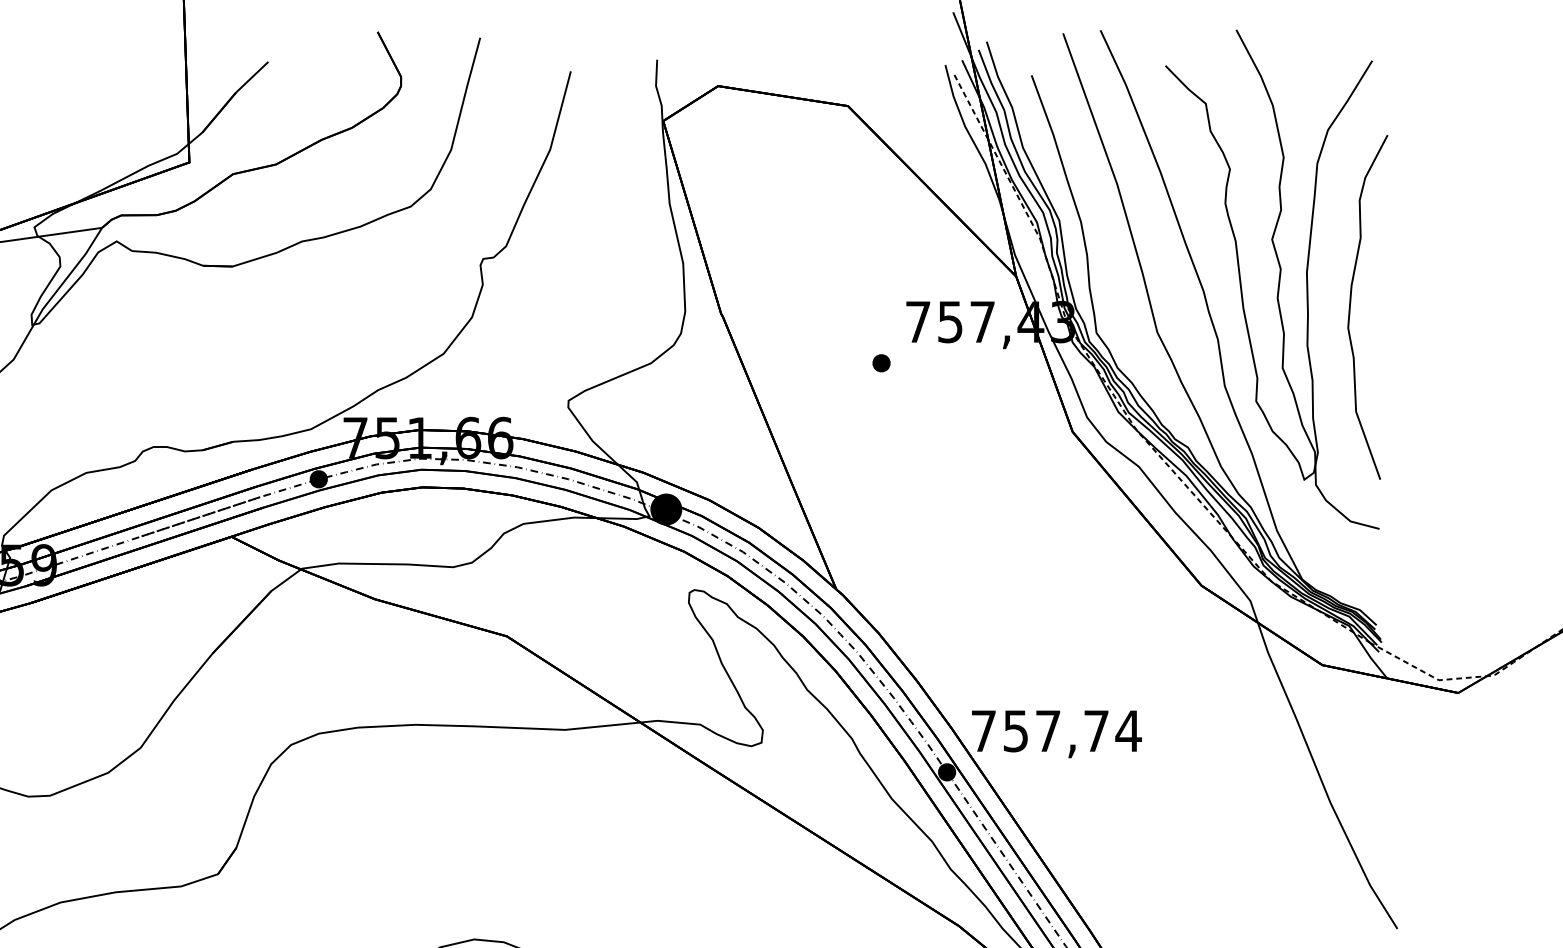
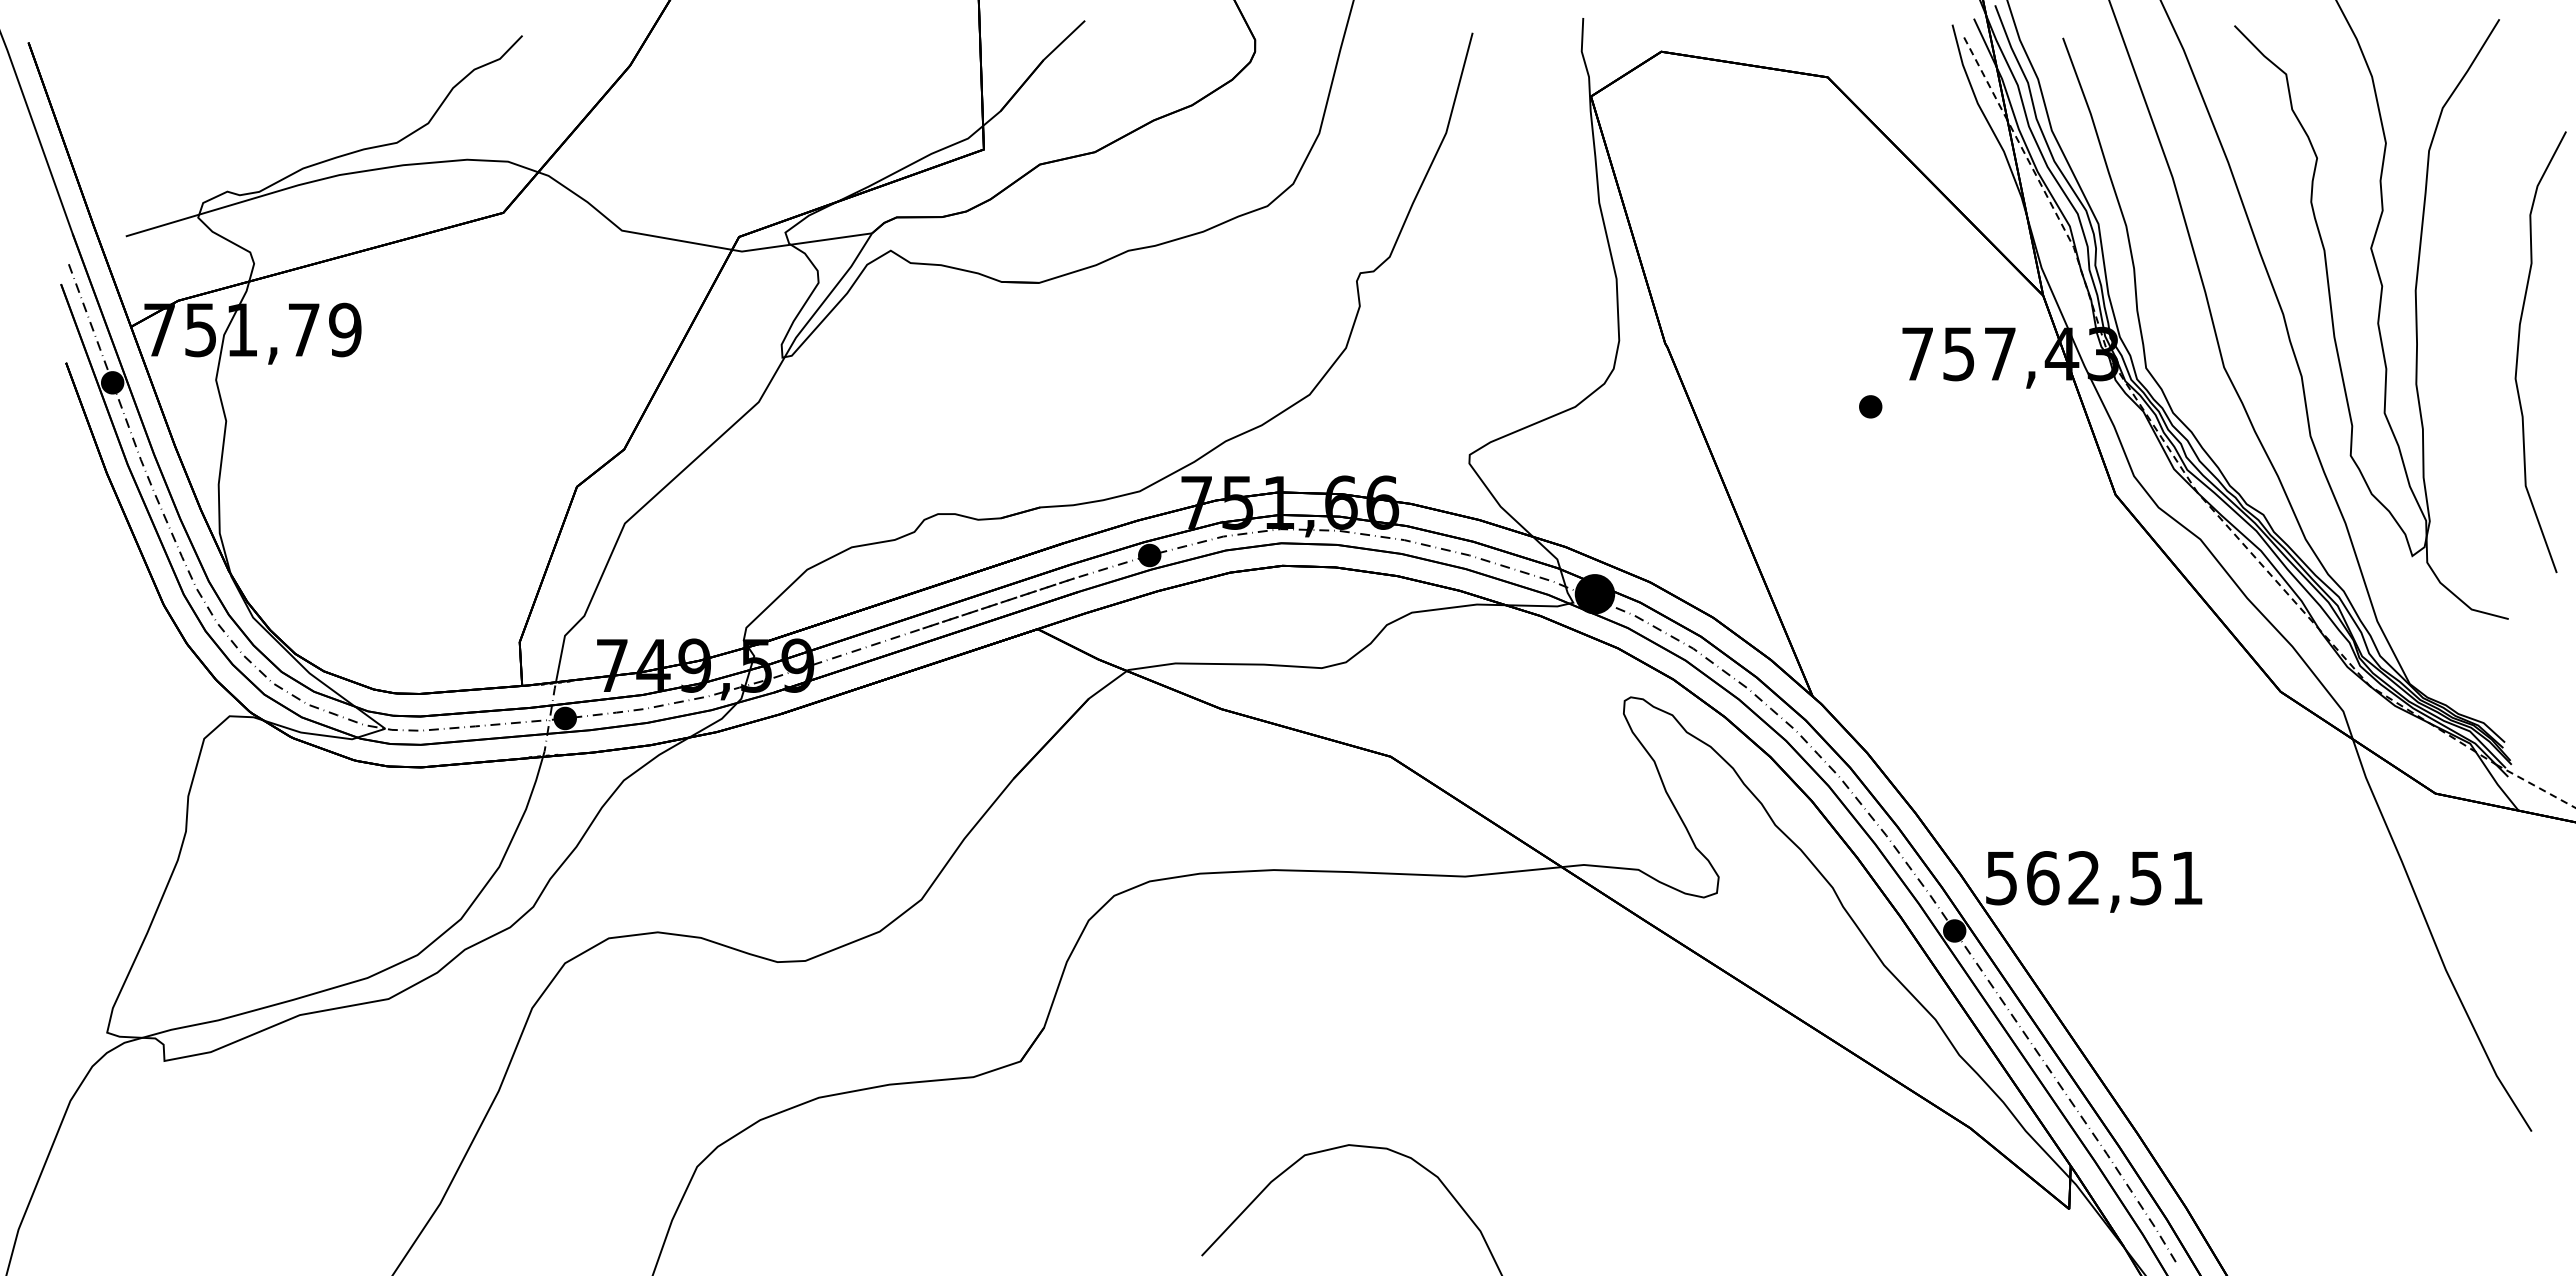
curve: (1350, 307) -> (2518, 352), moved
text: (1057, 731) -> (2095, 878), 757,74 -> 562,51

